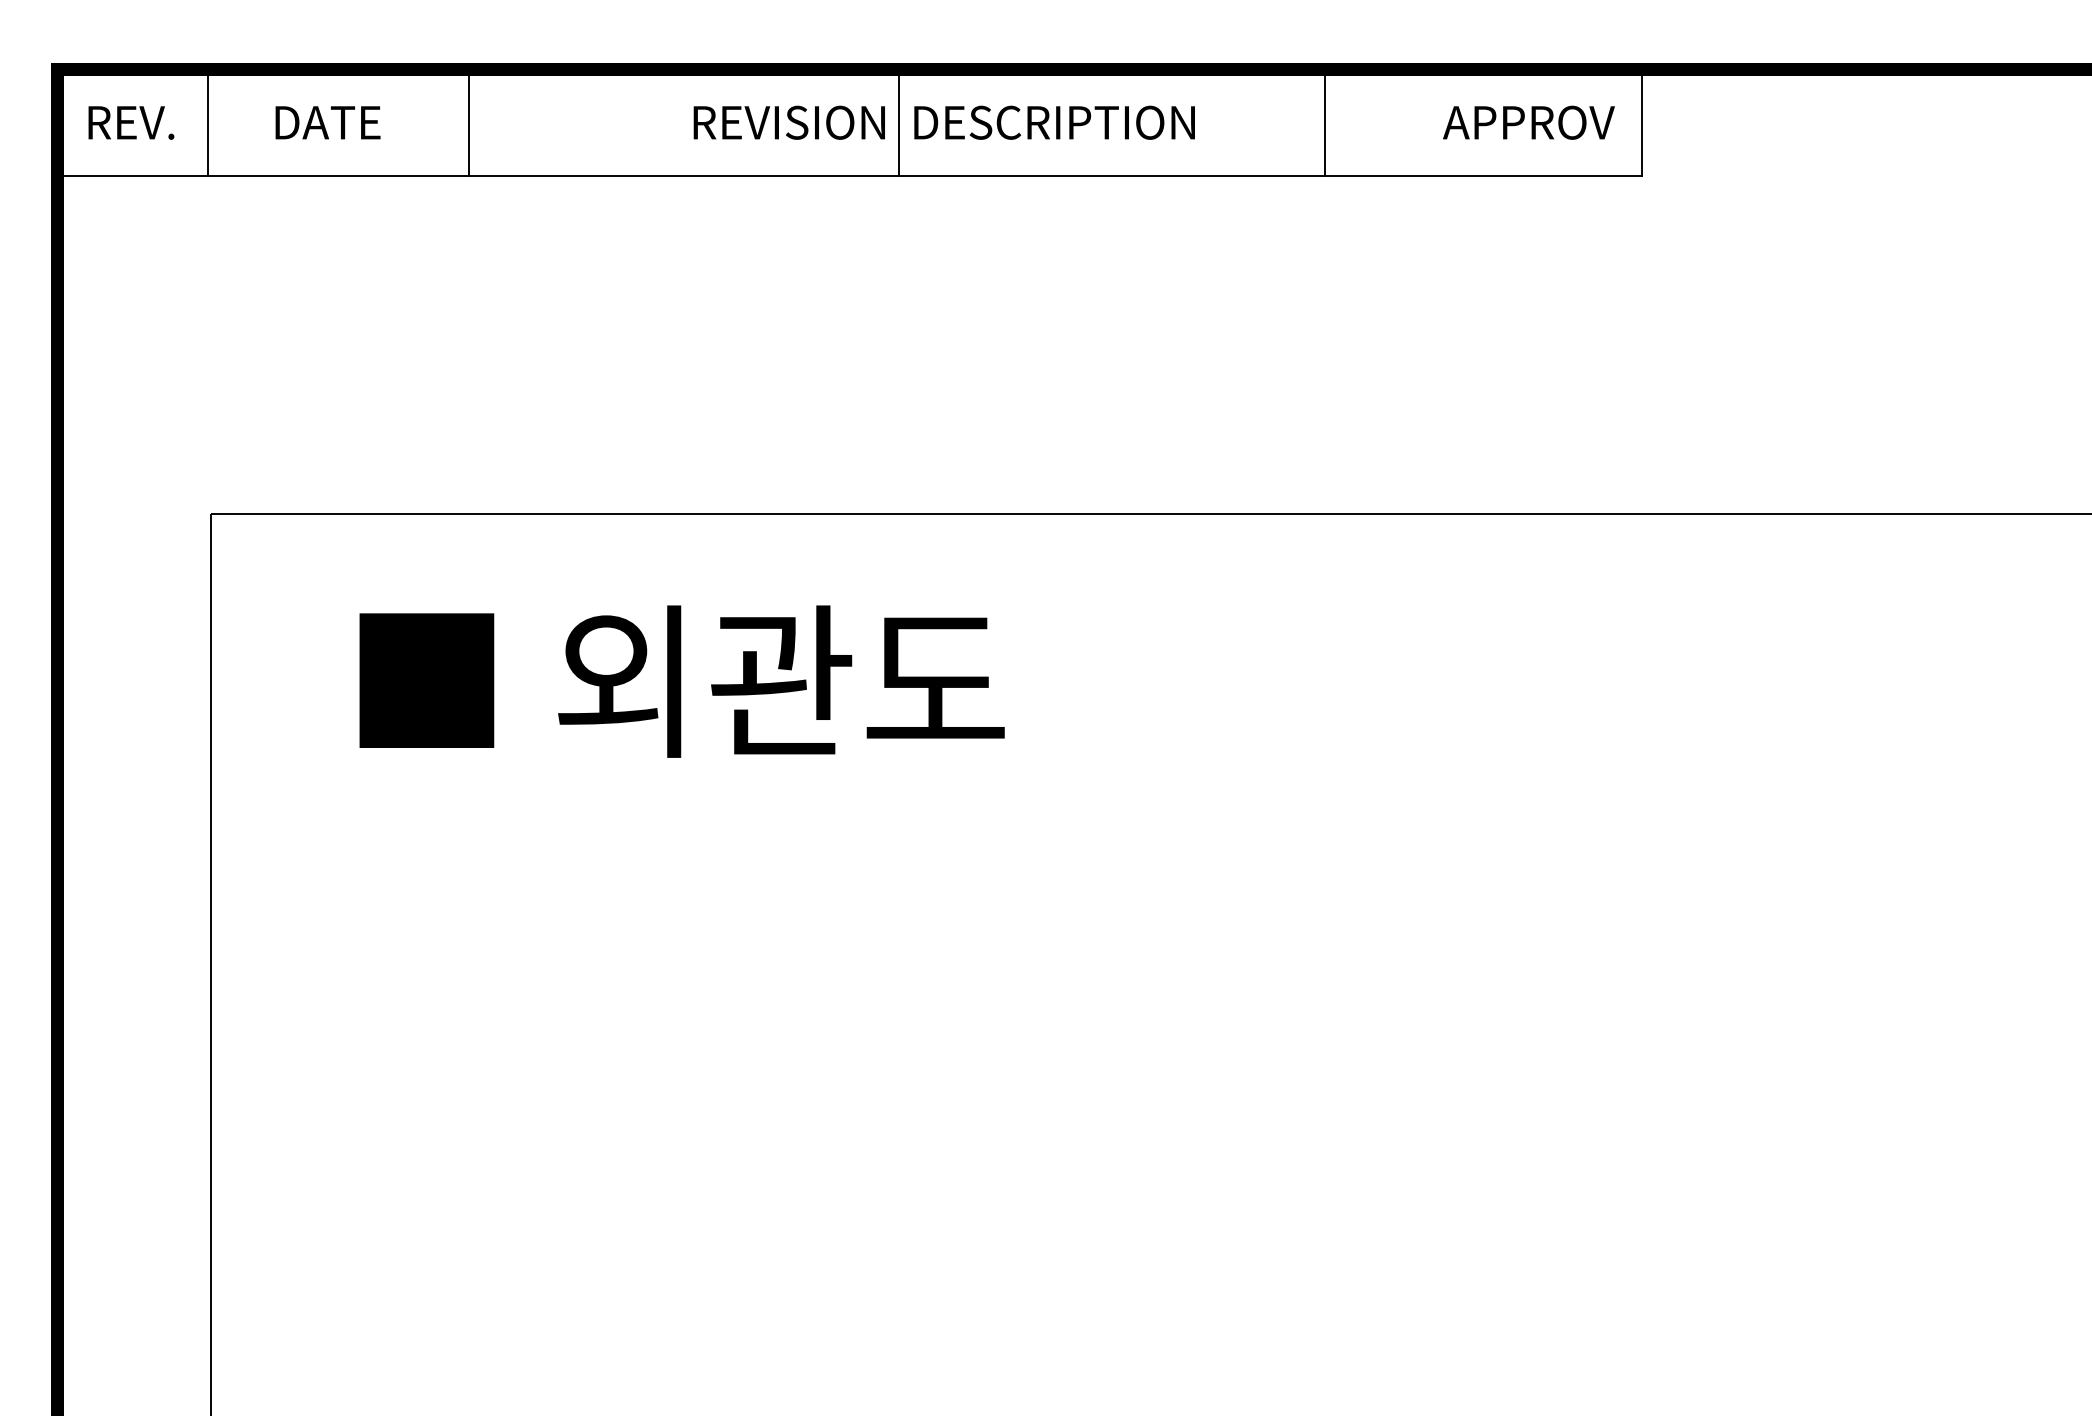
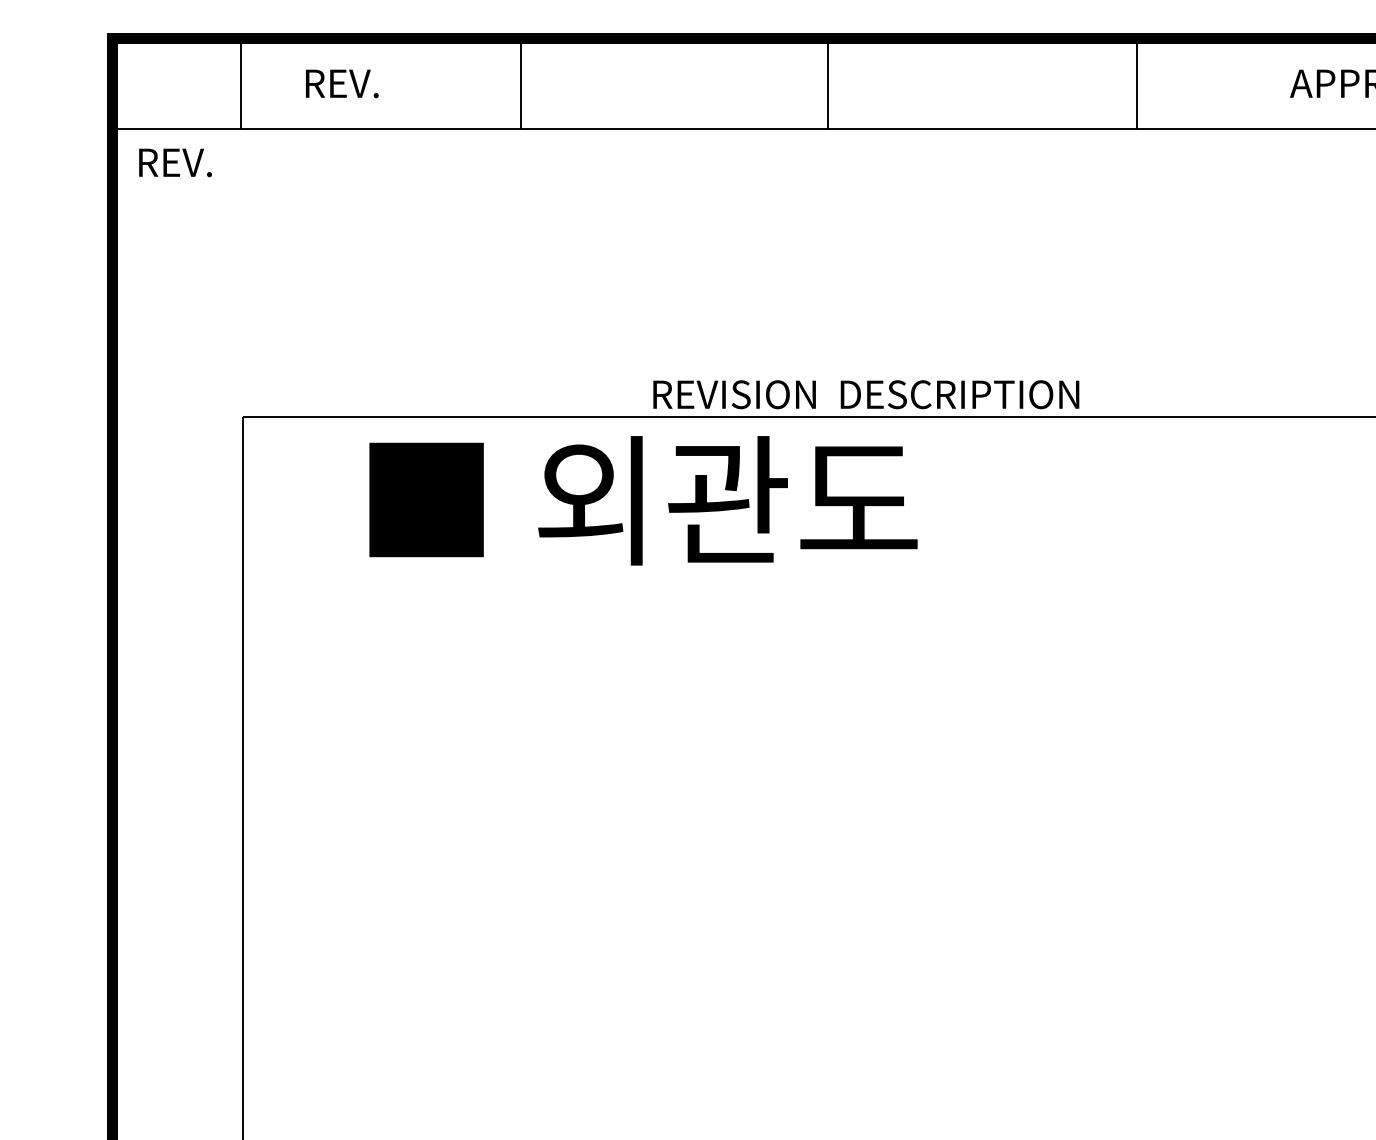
text: (131, 122) -> (175, 162), moved
text: (327, 122) -> (342, 83), DATE -> REV.
text: (943, 122) -> (865, 394), moved
line: (469, 125) -> (521, 86), moved
line: (1325, 125) -> (1137, 86), moved
text: (681, 681) -> (642, 500), moved

